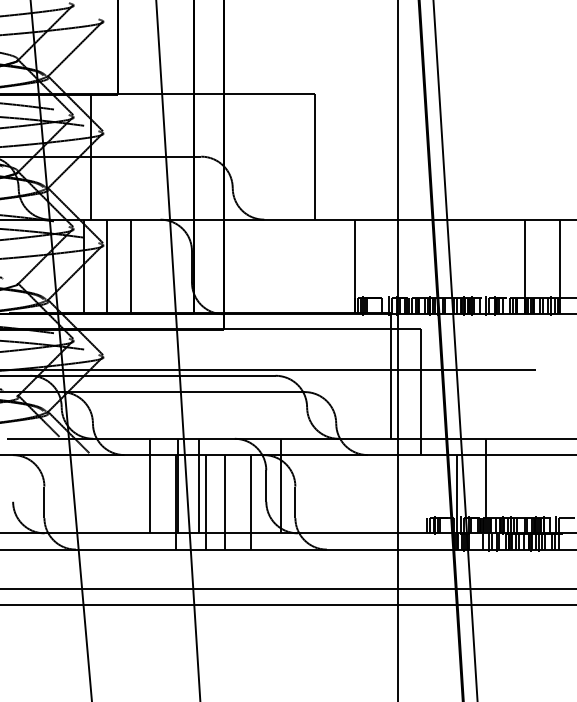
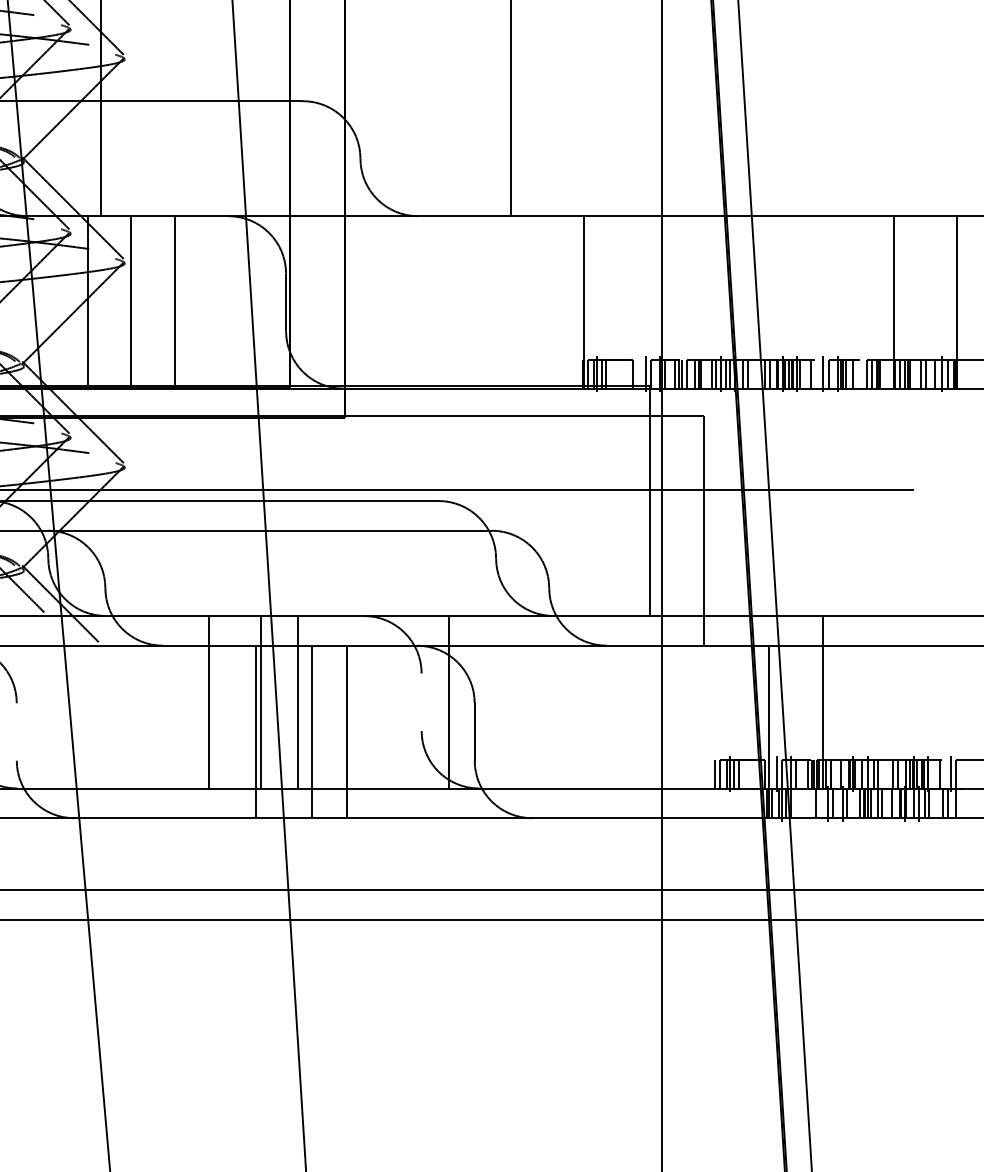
line: (266, 485) -> (422, 701), removed
line: (44, 502) -> (16, 732), removed
line: (251, 502) -> (394, 732), removed

